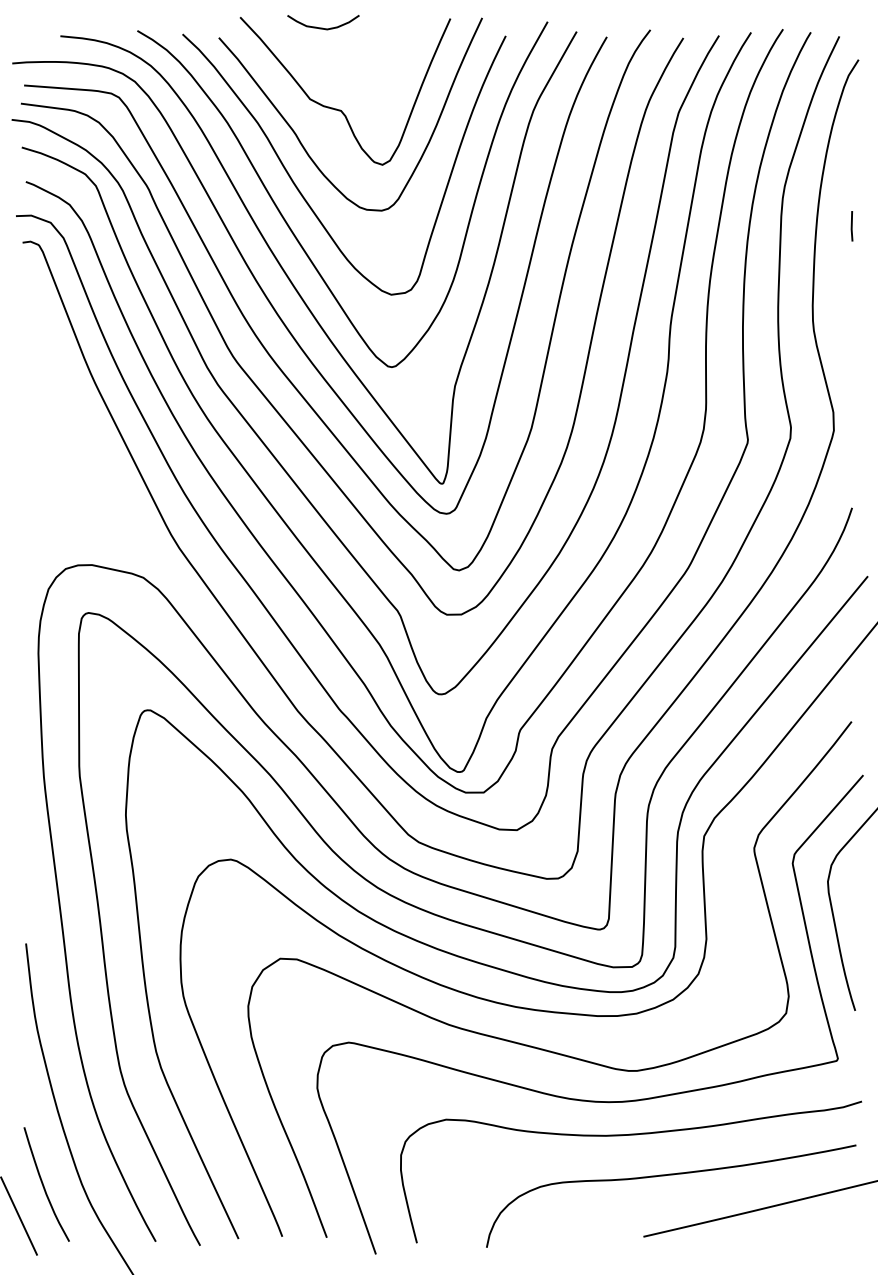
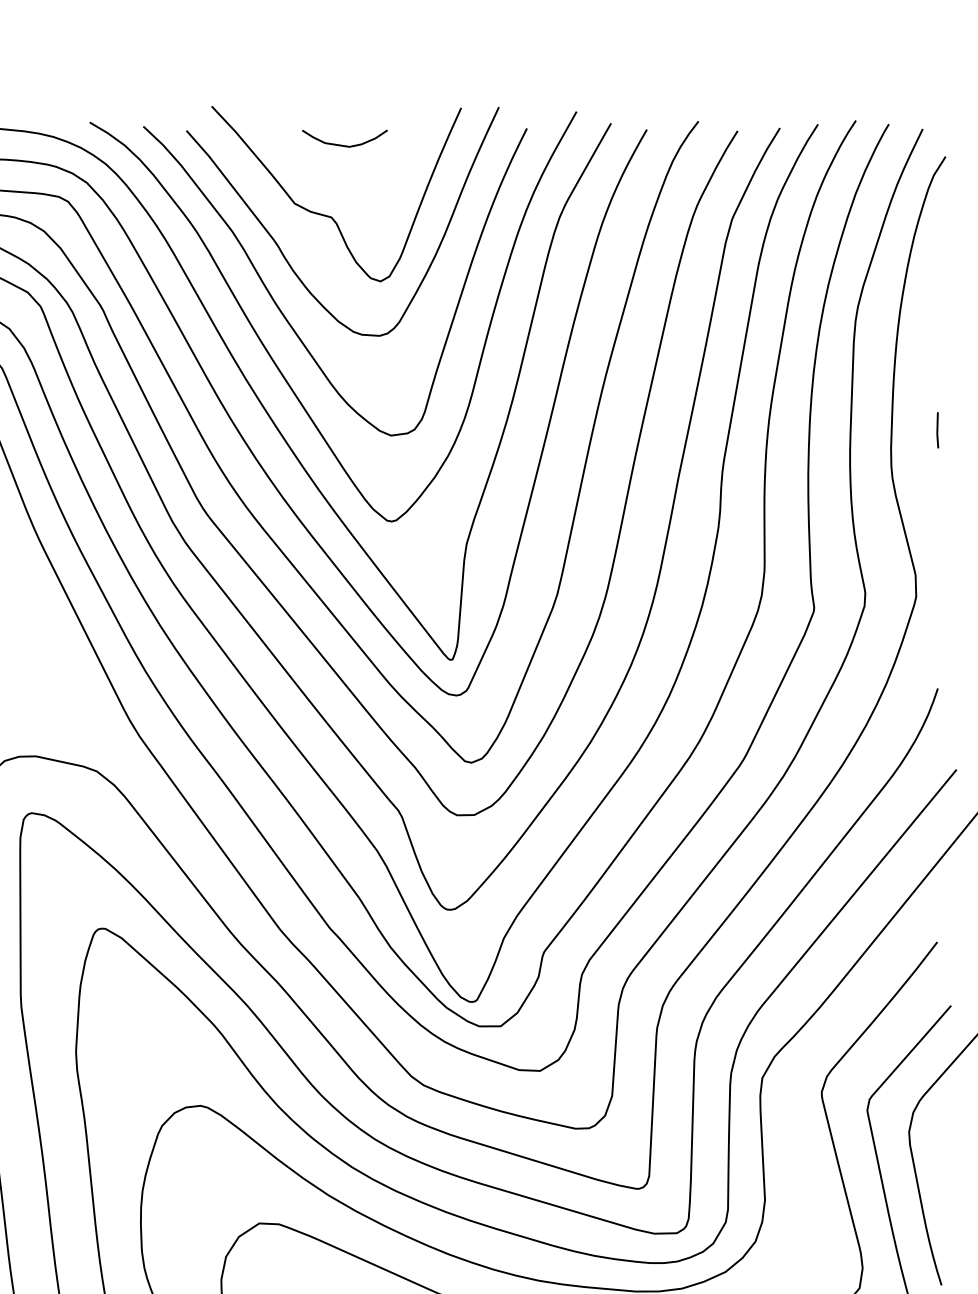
curve: (322, 27) -> (343, 144), moved
line: (851, 226) -> (937, 430), moved

